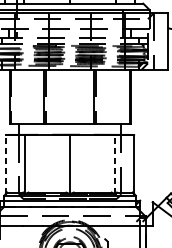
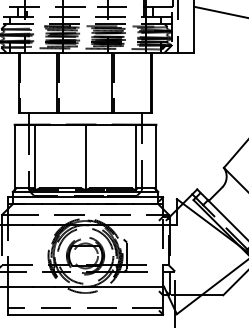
line: (5, 164) -> (14, 157), dashed -> solid
line: (115, 164) -> (135, 157), dashed -> solid

